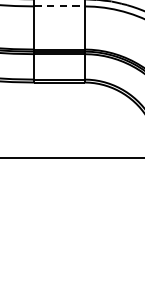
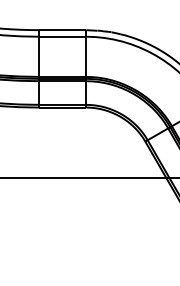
line: (60, 6) -> (63, 36), dashed -> solid

